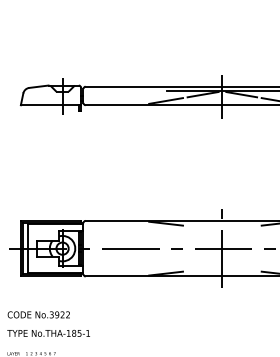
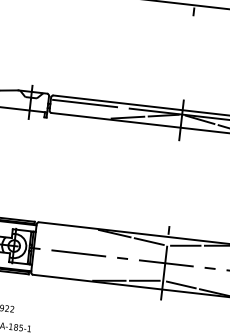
line: (119, 91) -> (84, 103), added
line: (202, 227) -> (148, 241), added
line: (241, 227) -> (185, 245), added
line: (202, 269) -> (144, 280), added
line: (241, 269) -> (181, 285), added

